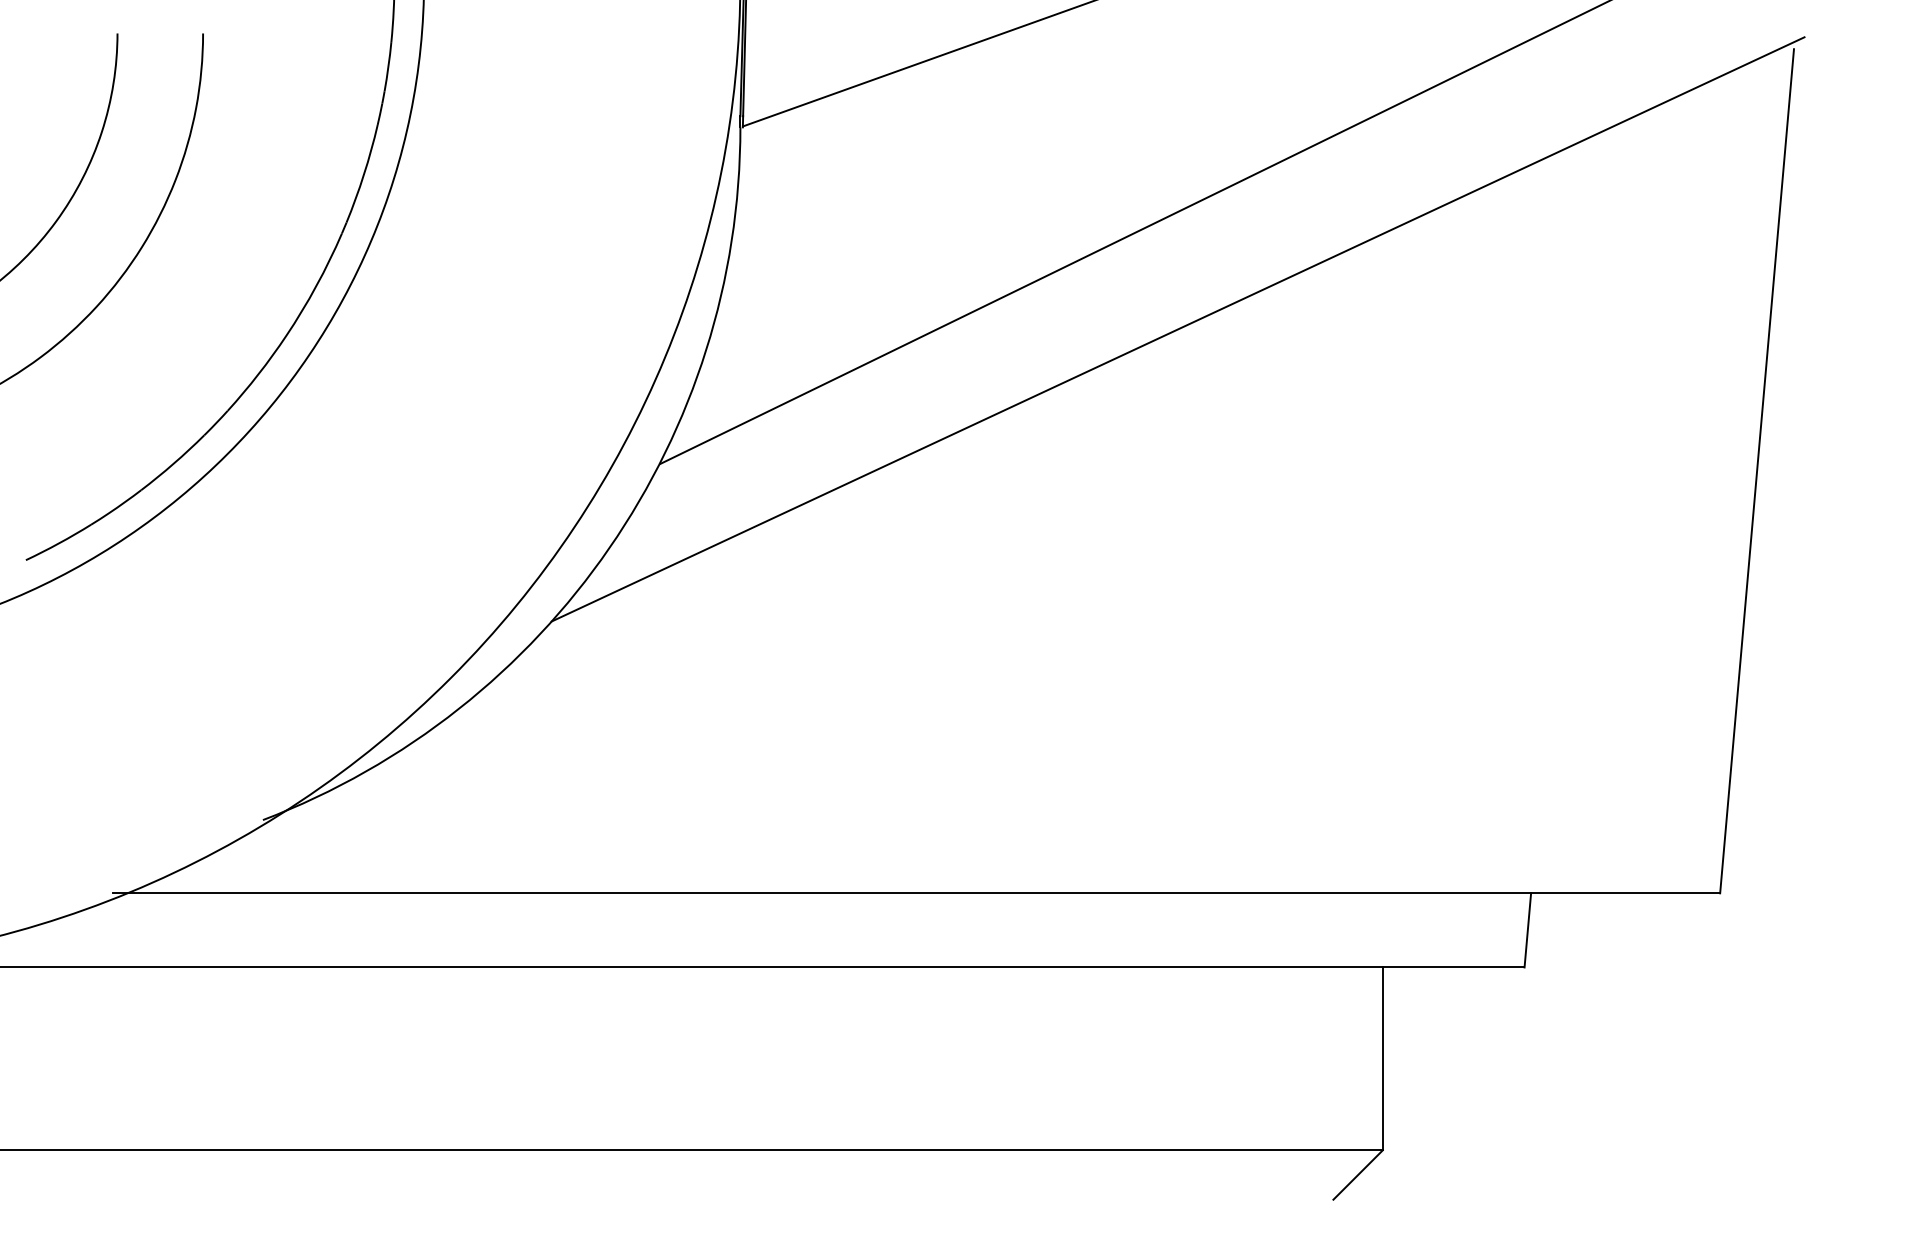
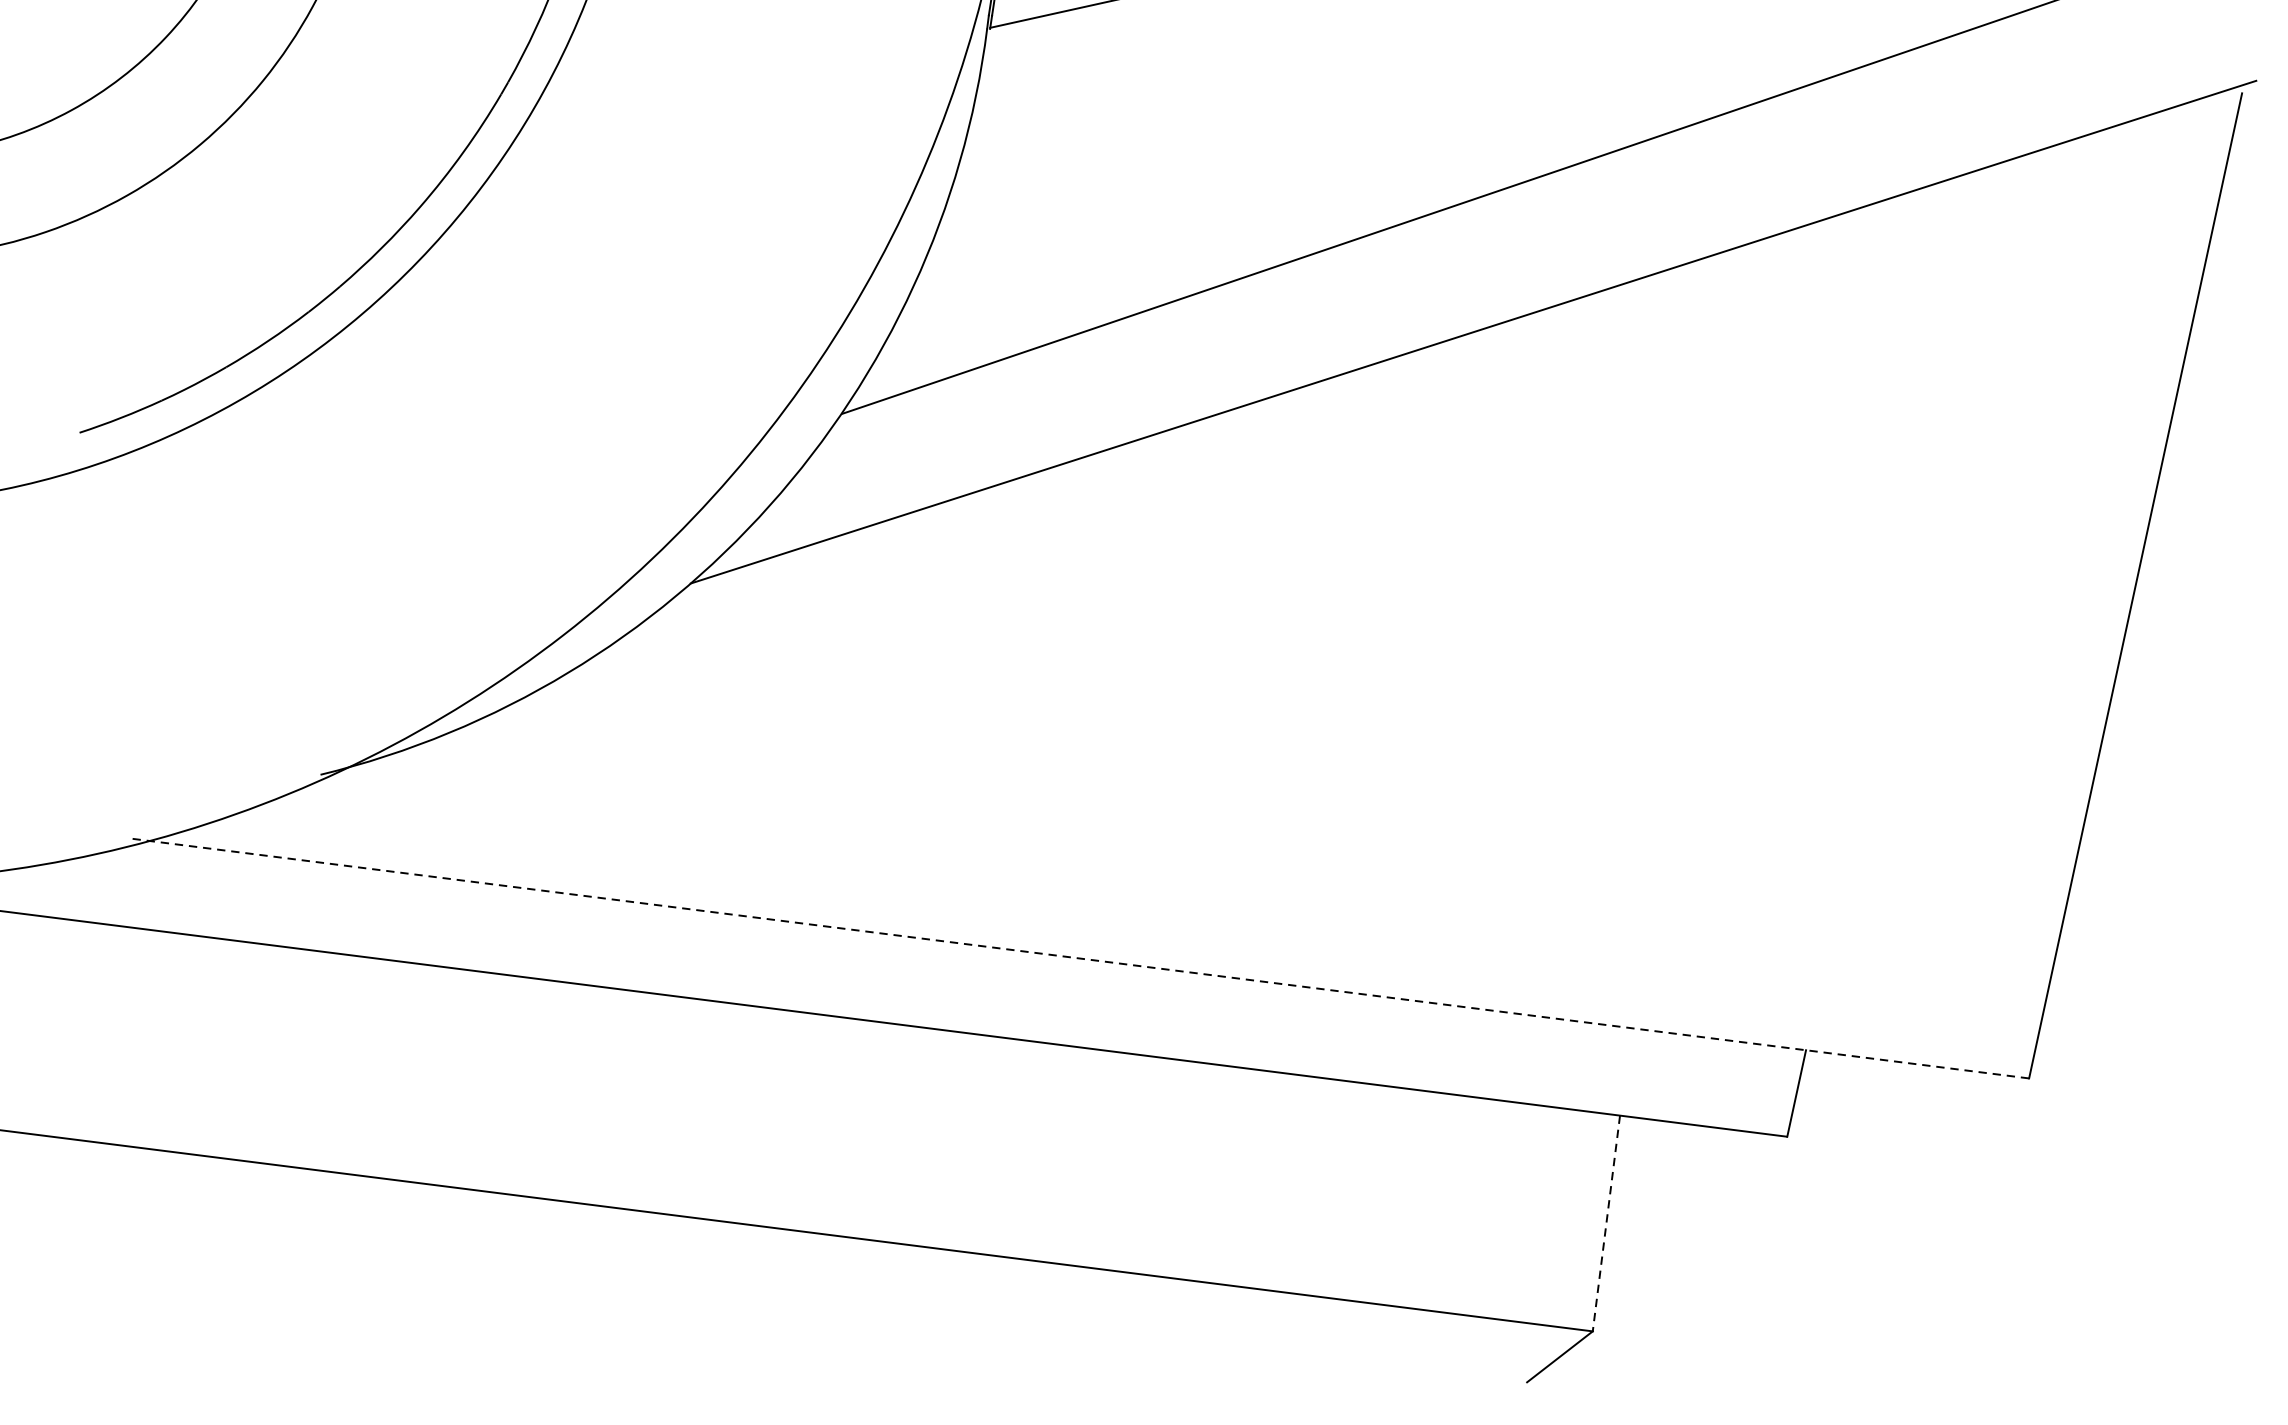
line: (916, 893) -> (1080, 958), solid -> dashed
line: (1382, 1059) -> (1605, 1224), solid -> dashed

